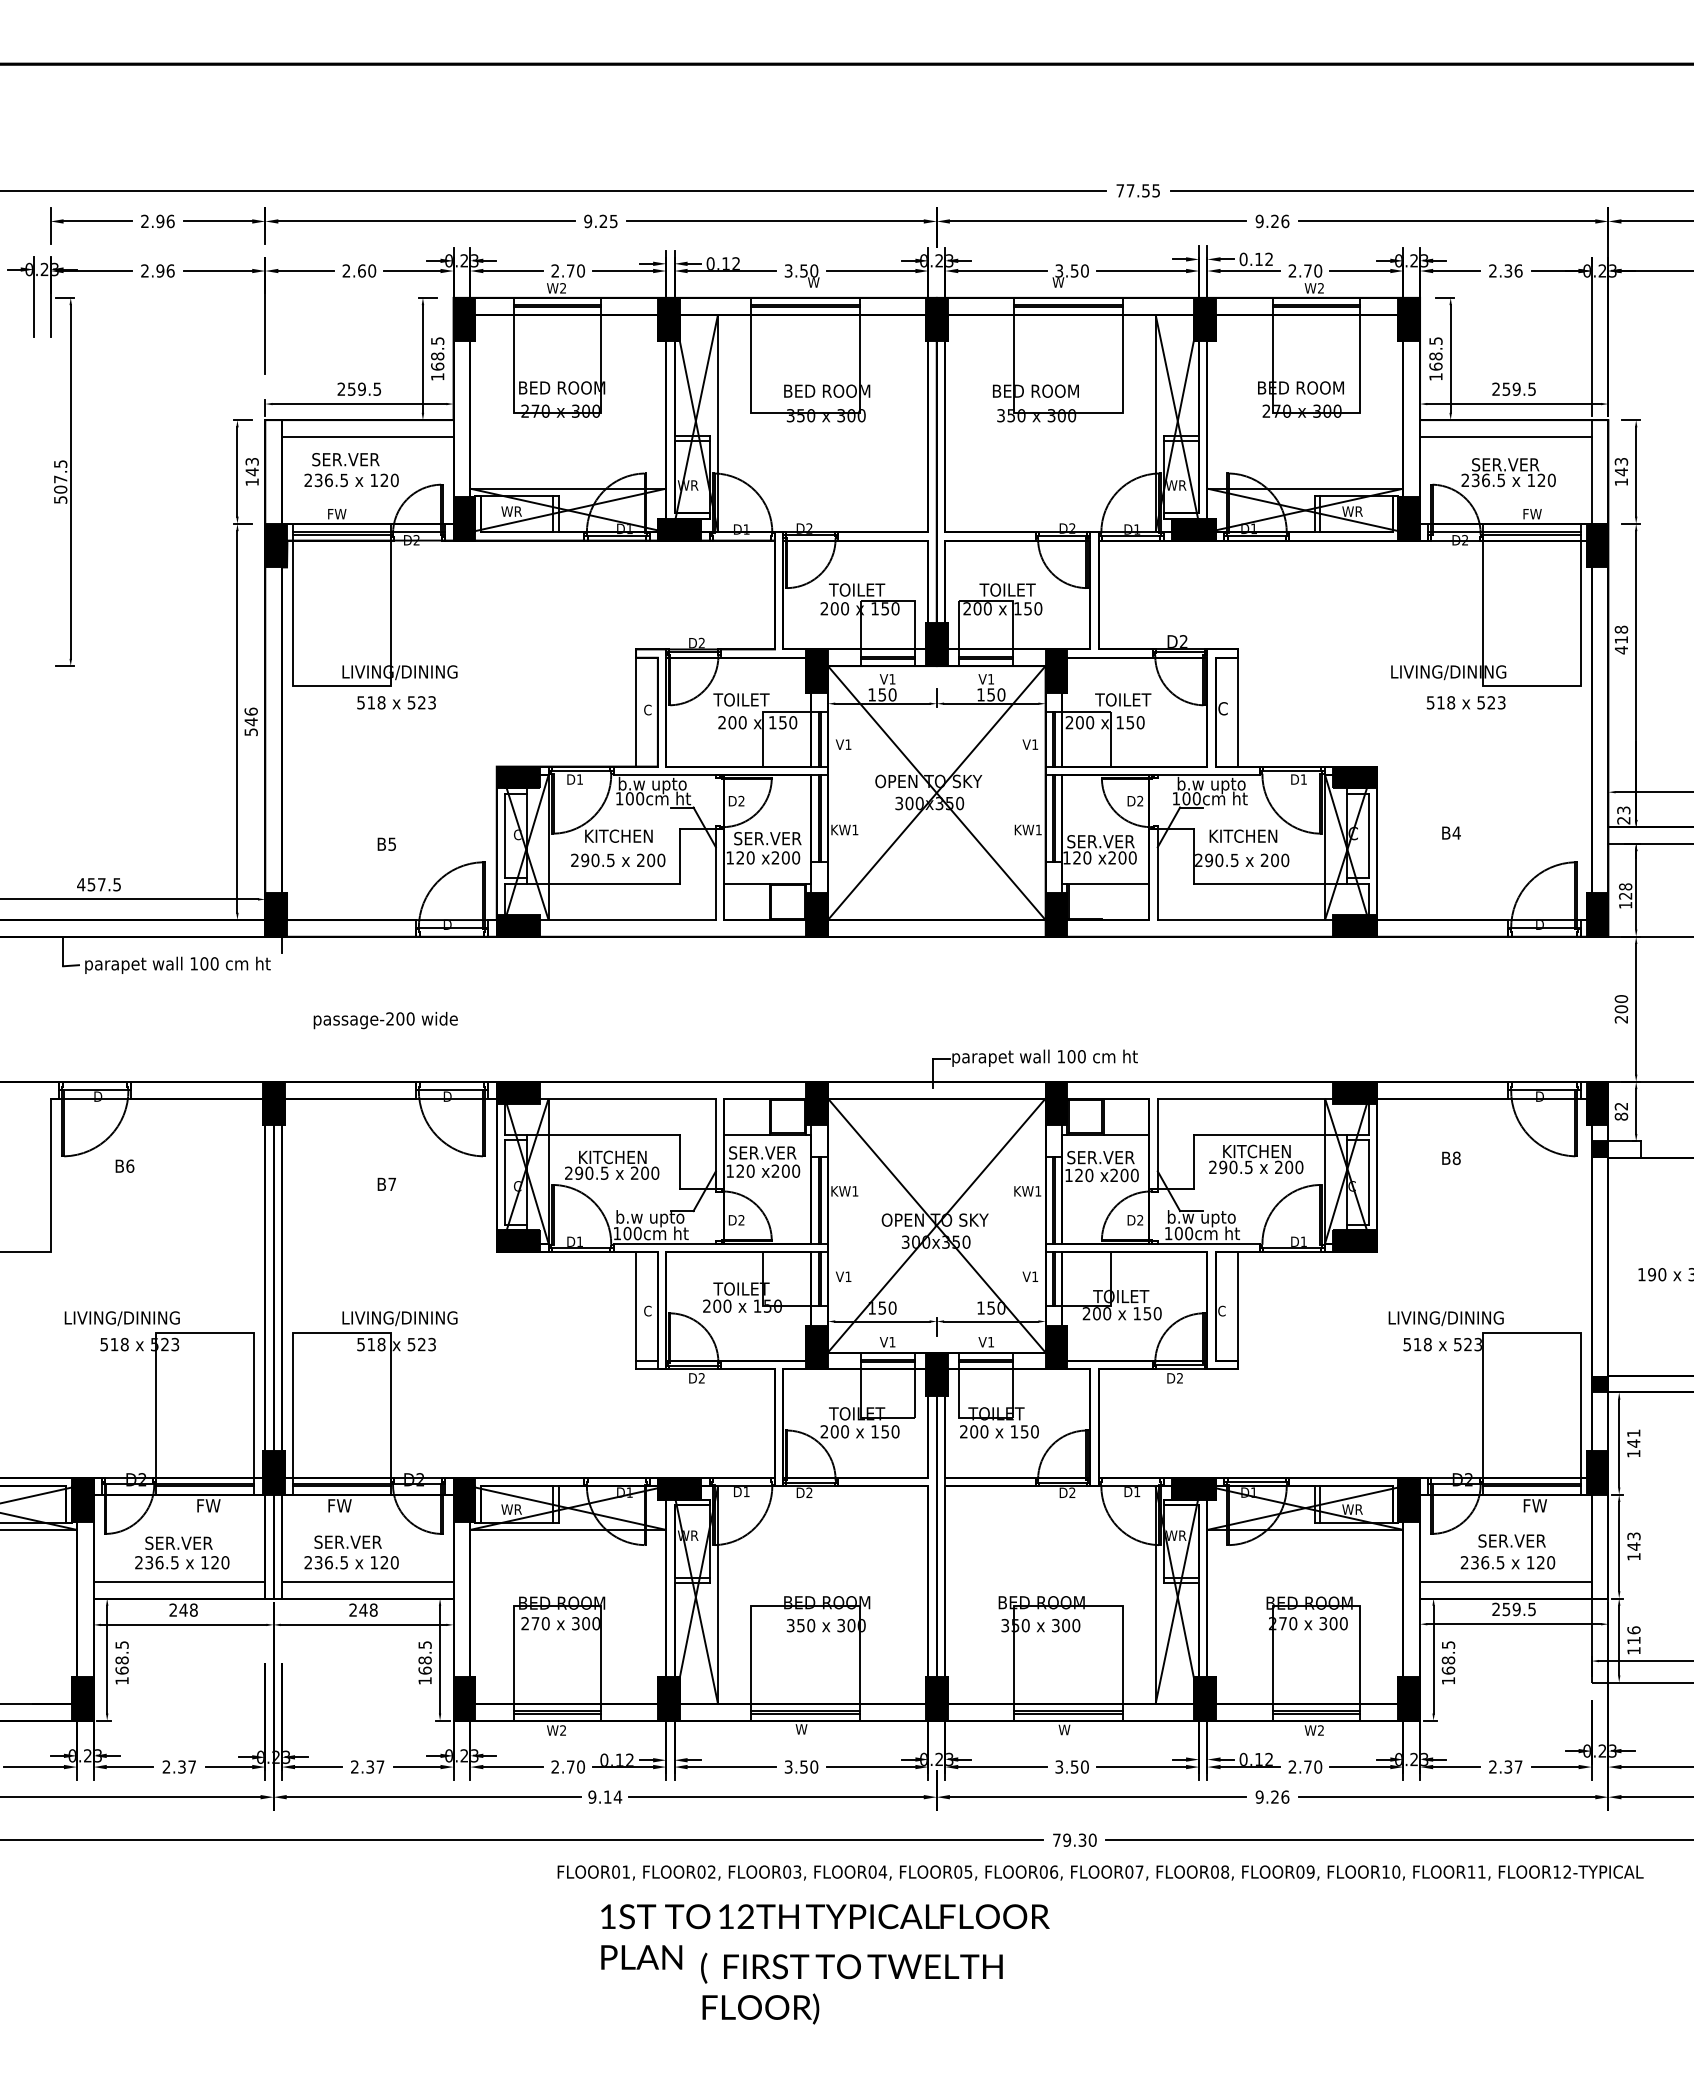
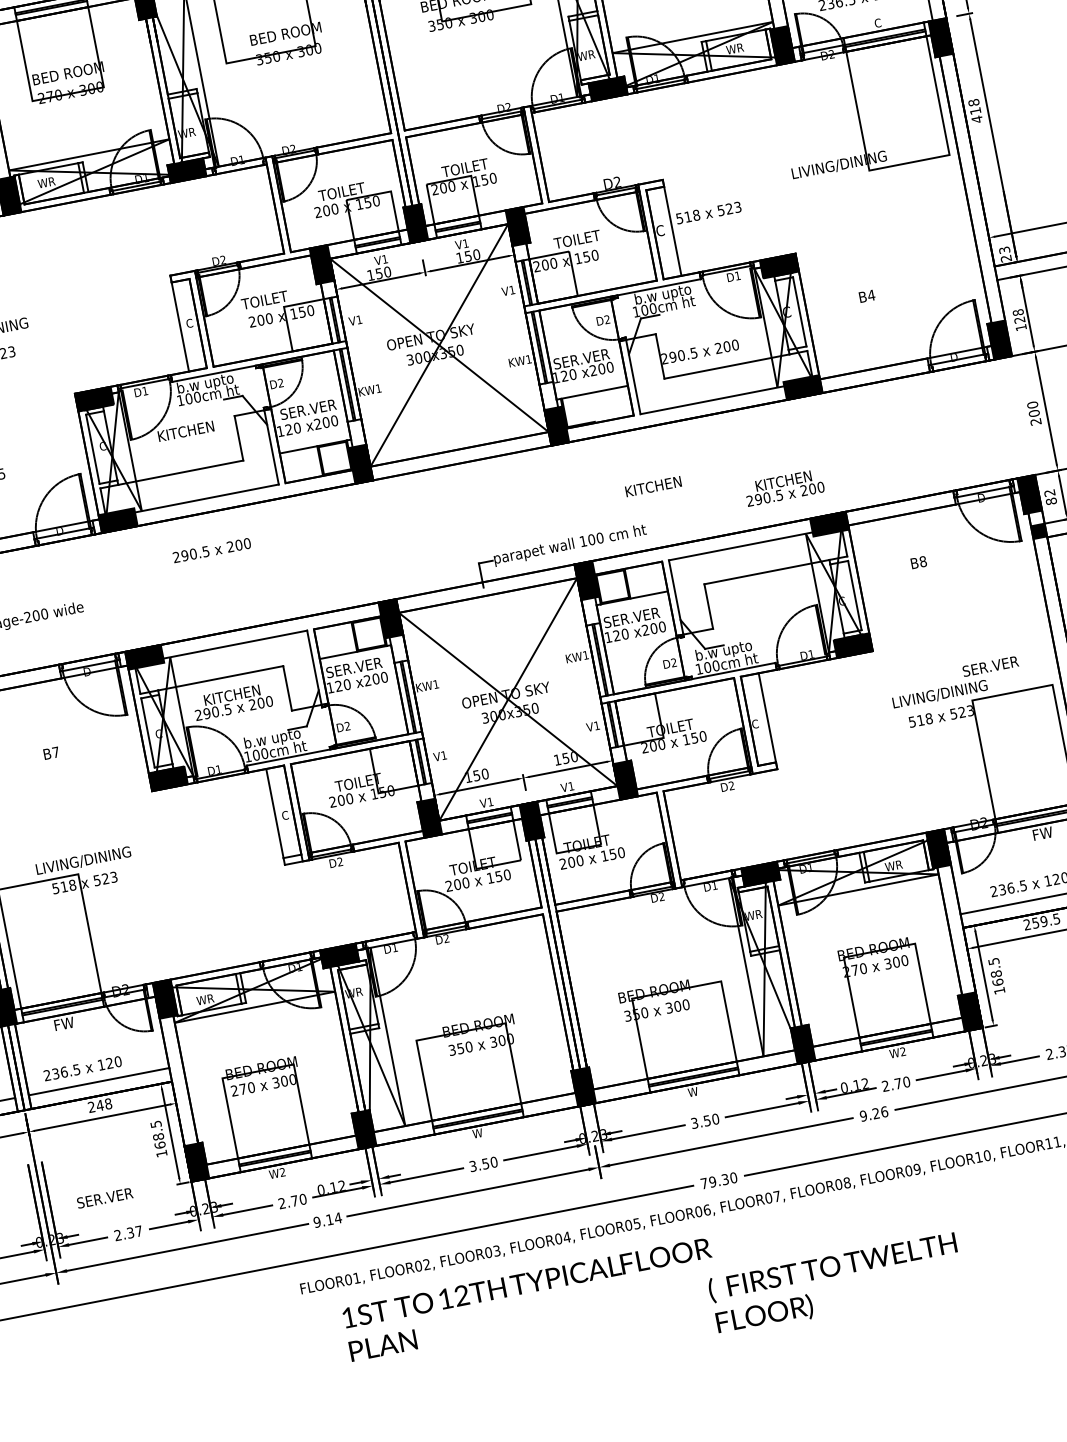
text: (1532, 513) -> (882, 21), FW -> C
text: (1465, 702) -> (708, 212), moved
text: (1243, 835) -> (653, 485), moved
text: (618, 860) -> (212, 550), moved
text: (1256, 1159) -> (784, 487), moved
text: (1511, 1540) -> (990, 666), moved
text: (347, 1541) -> (104, 1197), moved
text: (851, 1988) -> (835, 1284), moved

